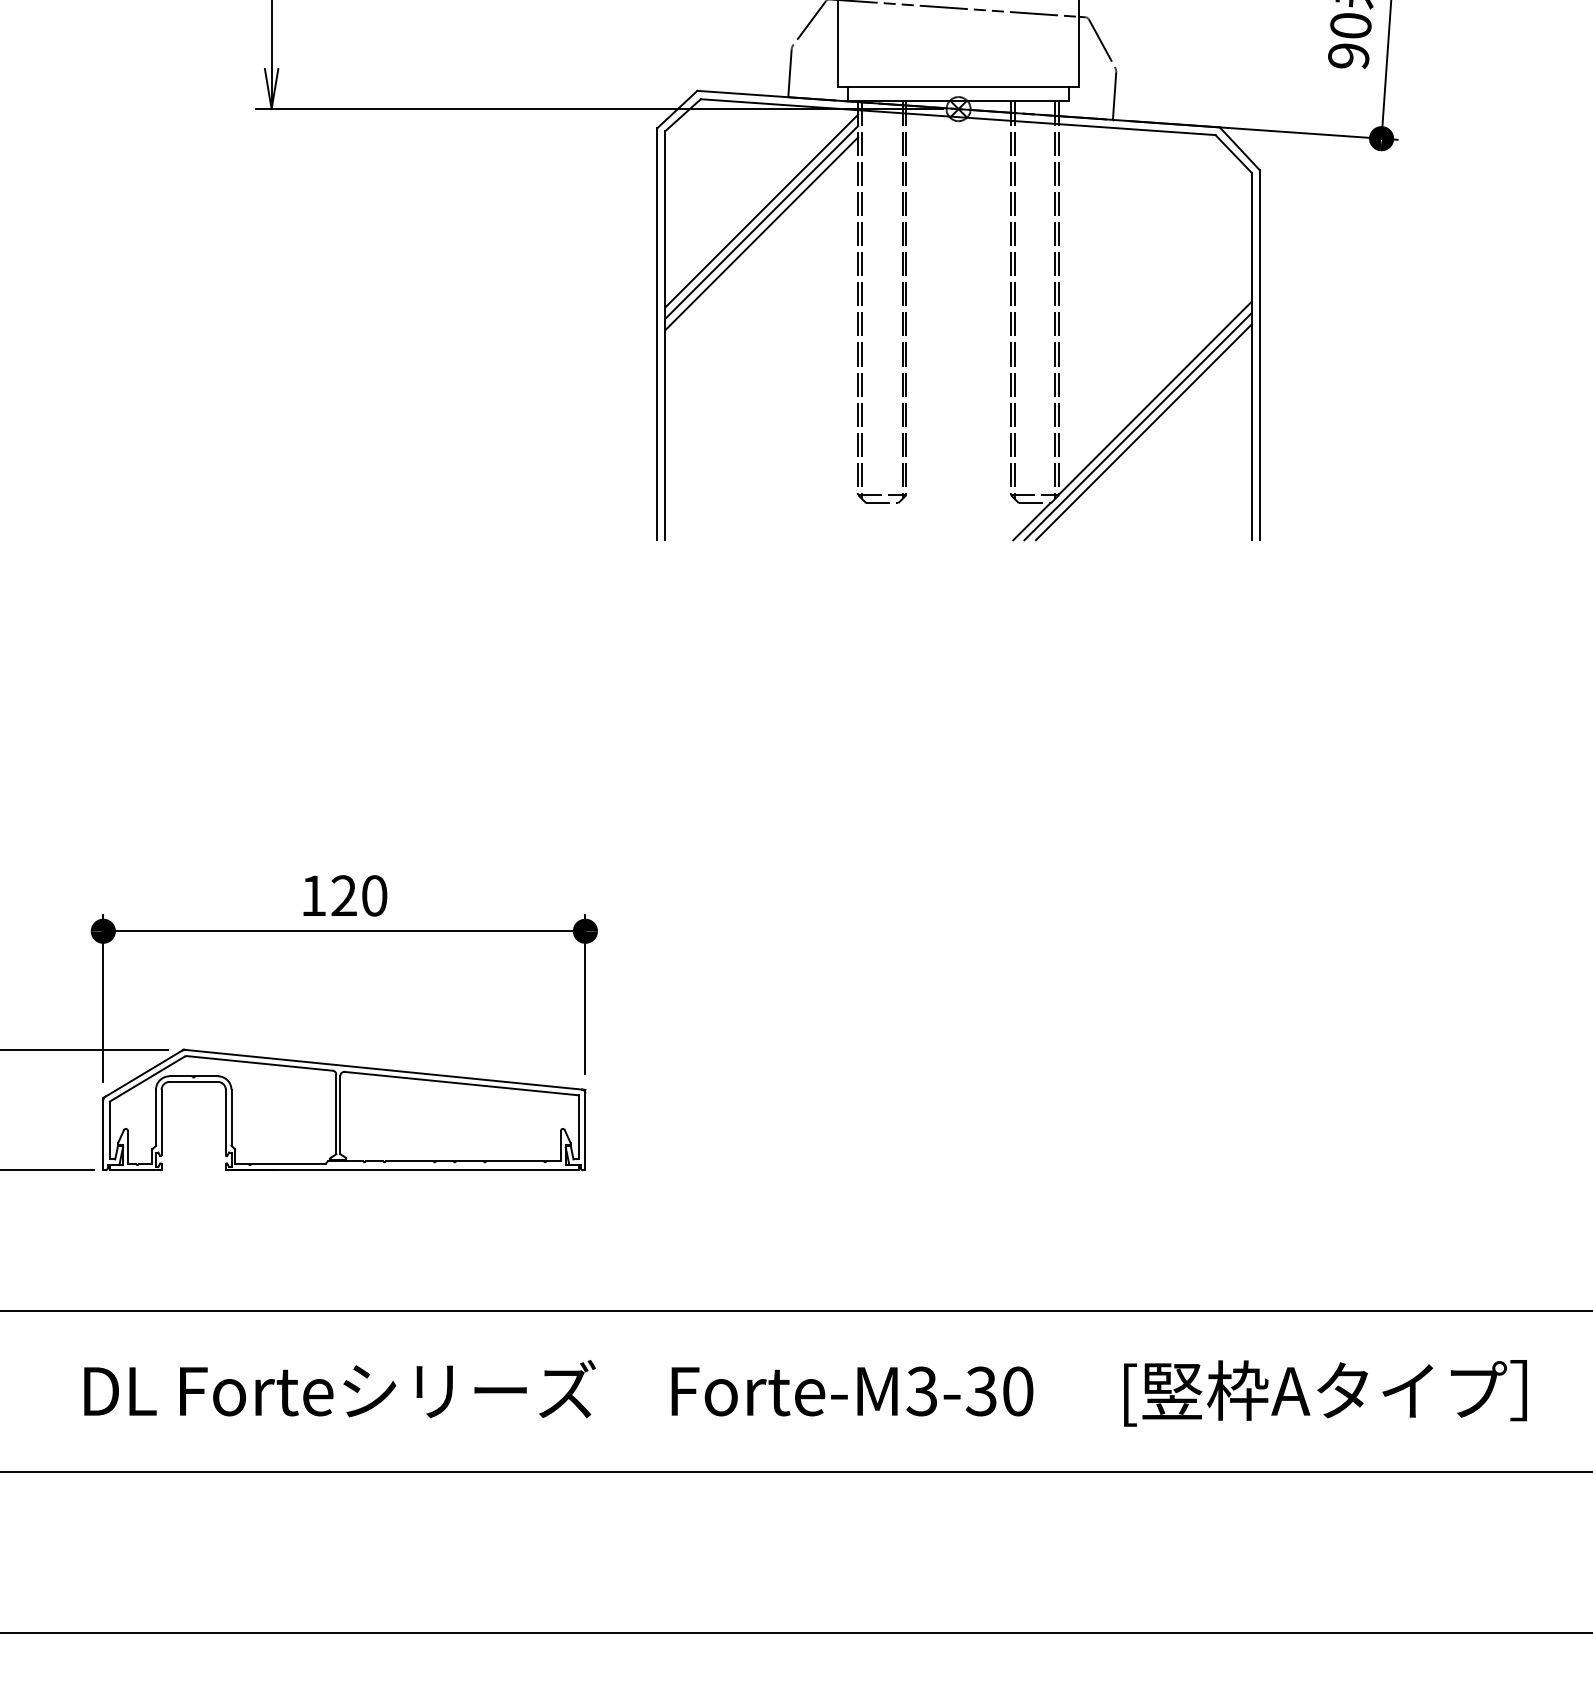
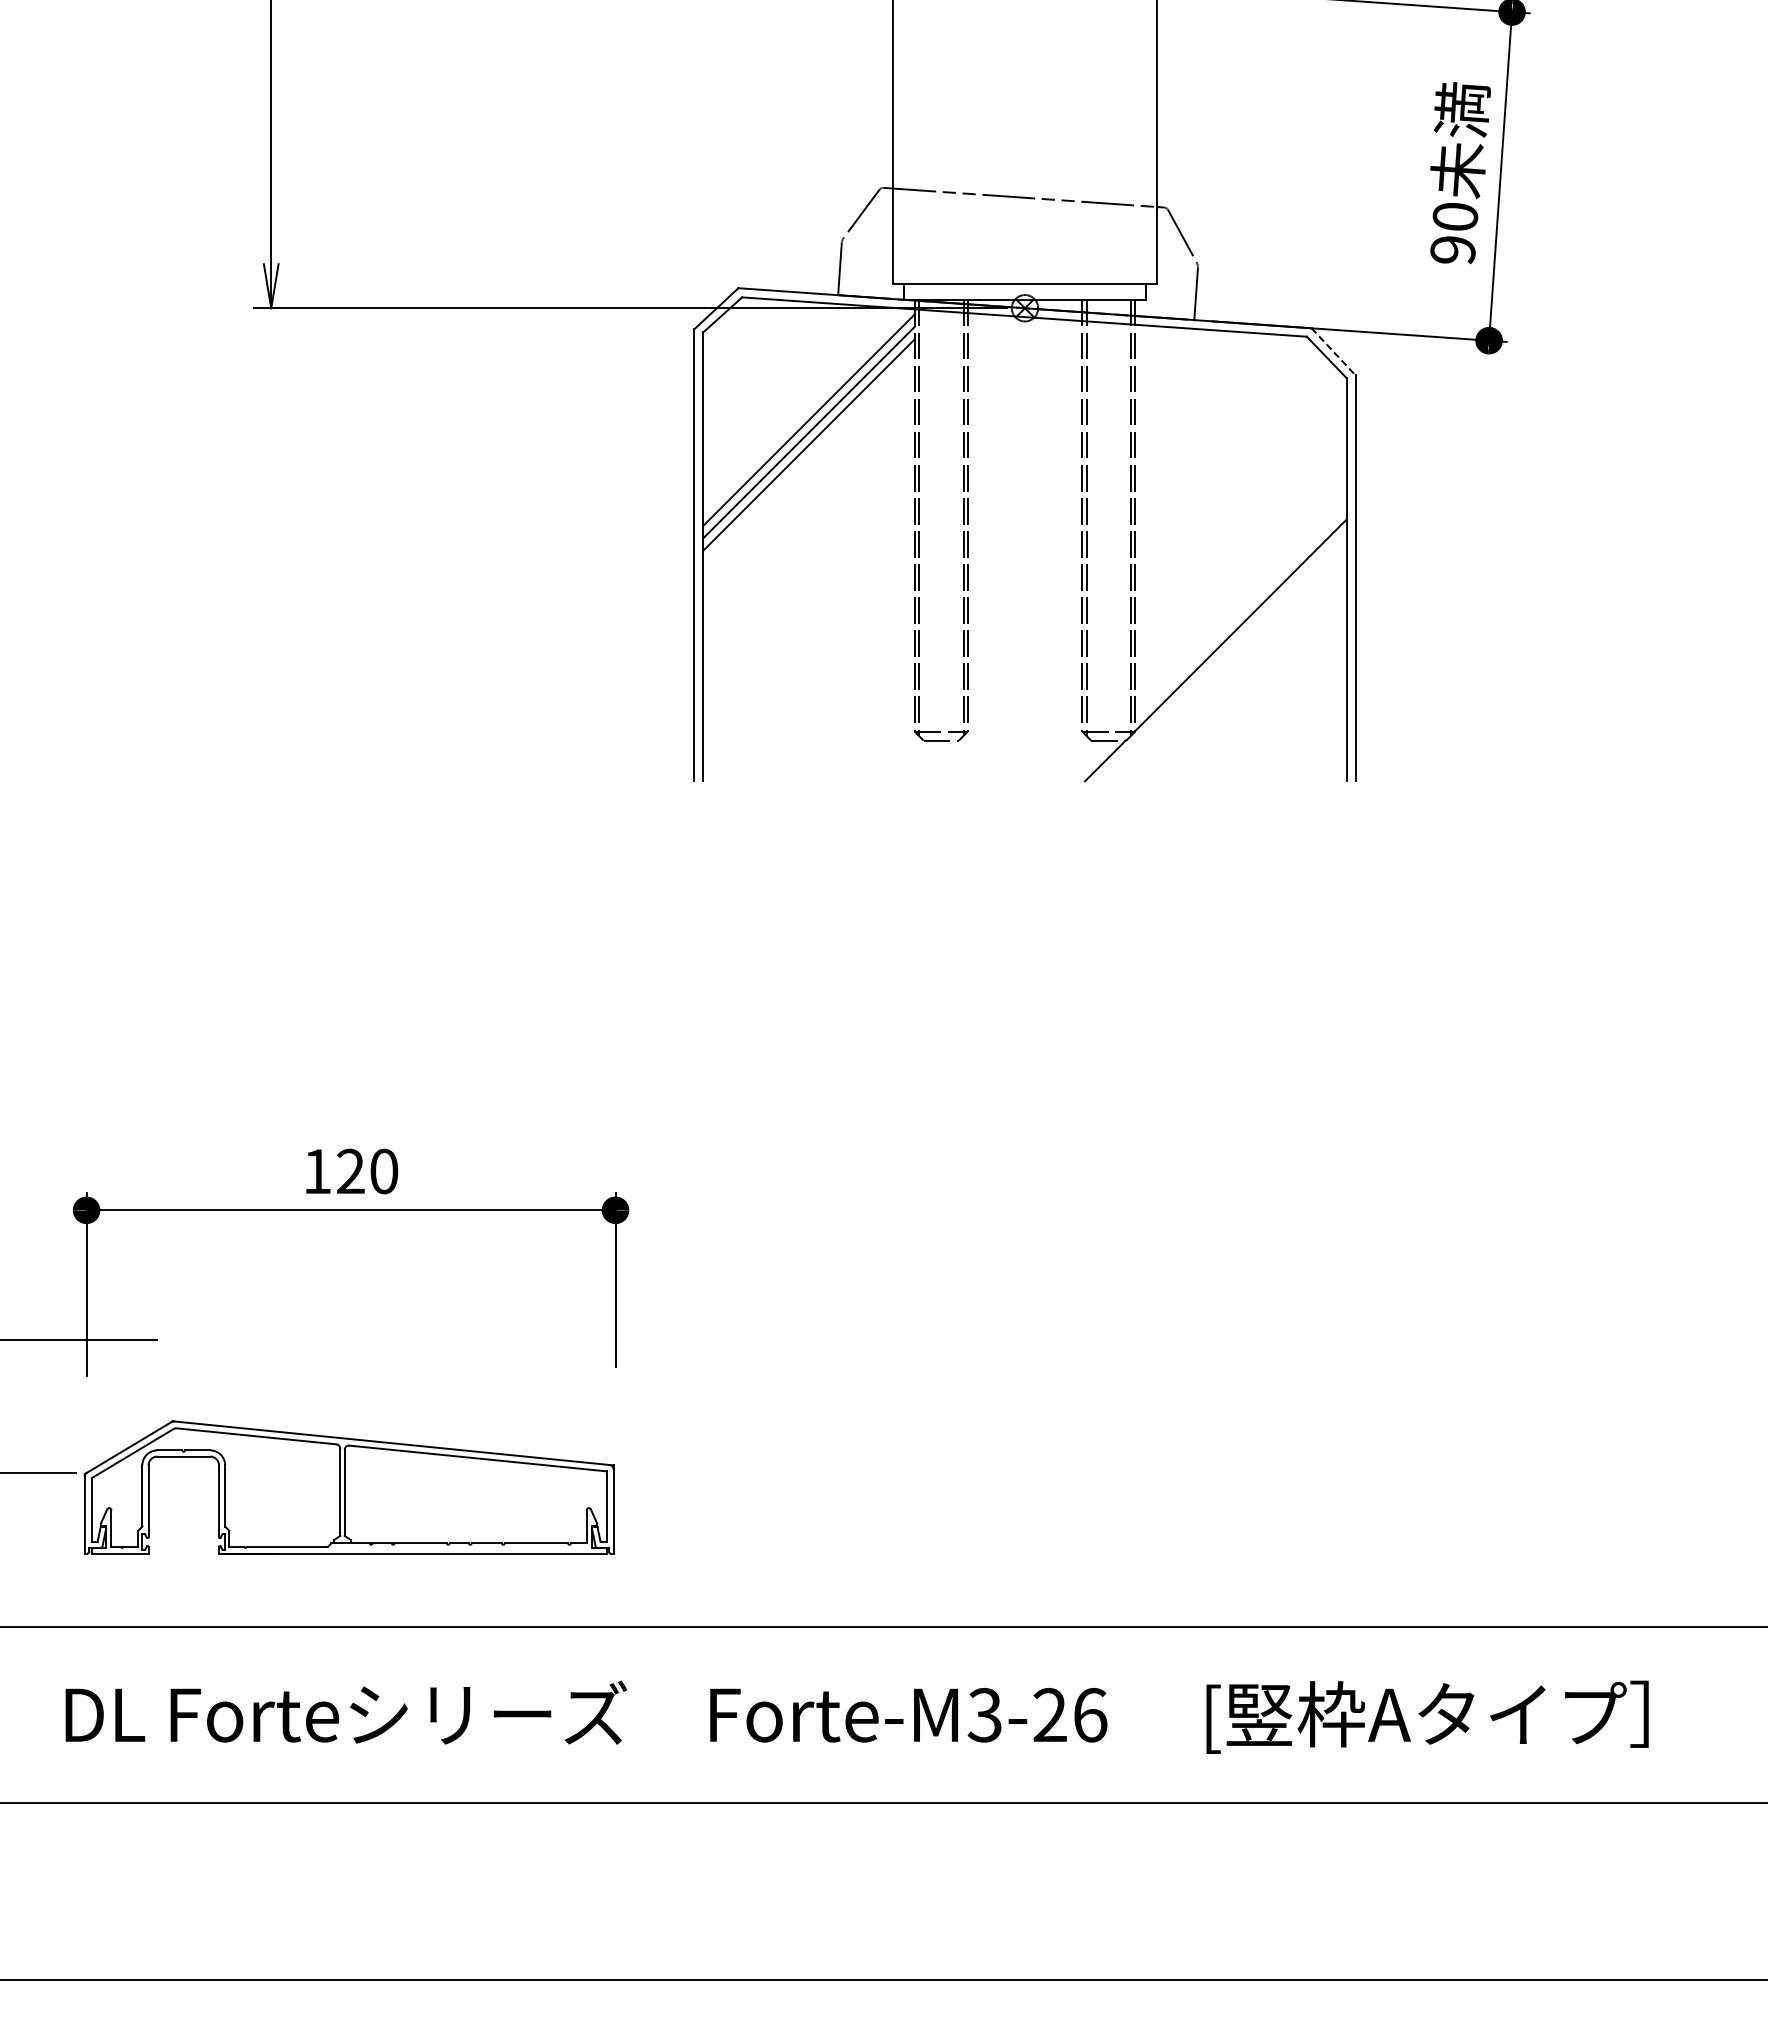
line: (1239, 149) -> (1333, 352), solid -> dashed
line: (1137, 426) -> (1221, 656), removed
line: (1143, 431) -> (1227, 662), removed
part: (343, 1110) -> (348, 1487), moved
text: (999, 1391) -> (1069, 1715), Forte-M3-30 -> Forte-M3-26

